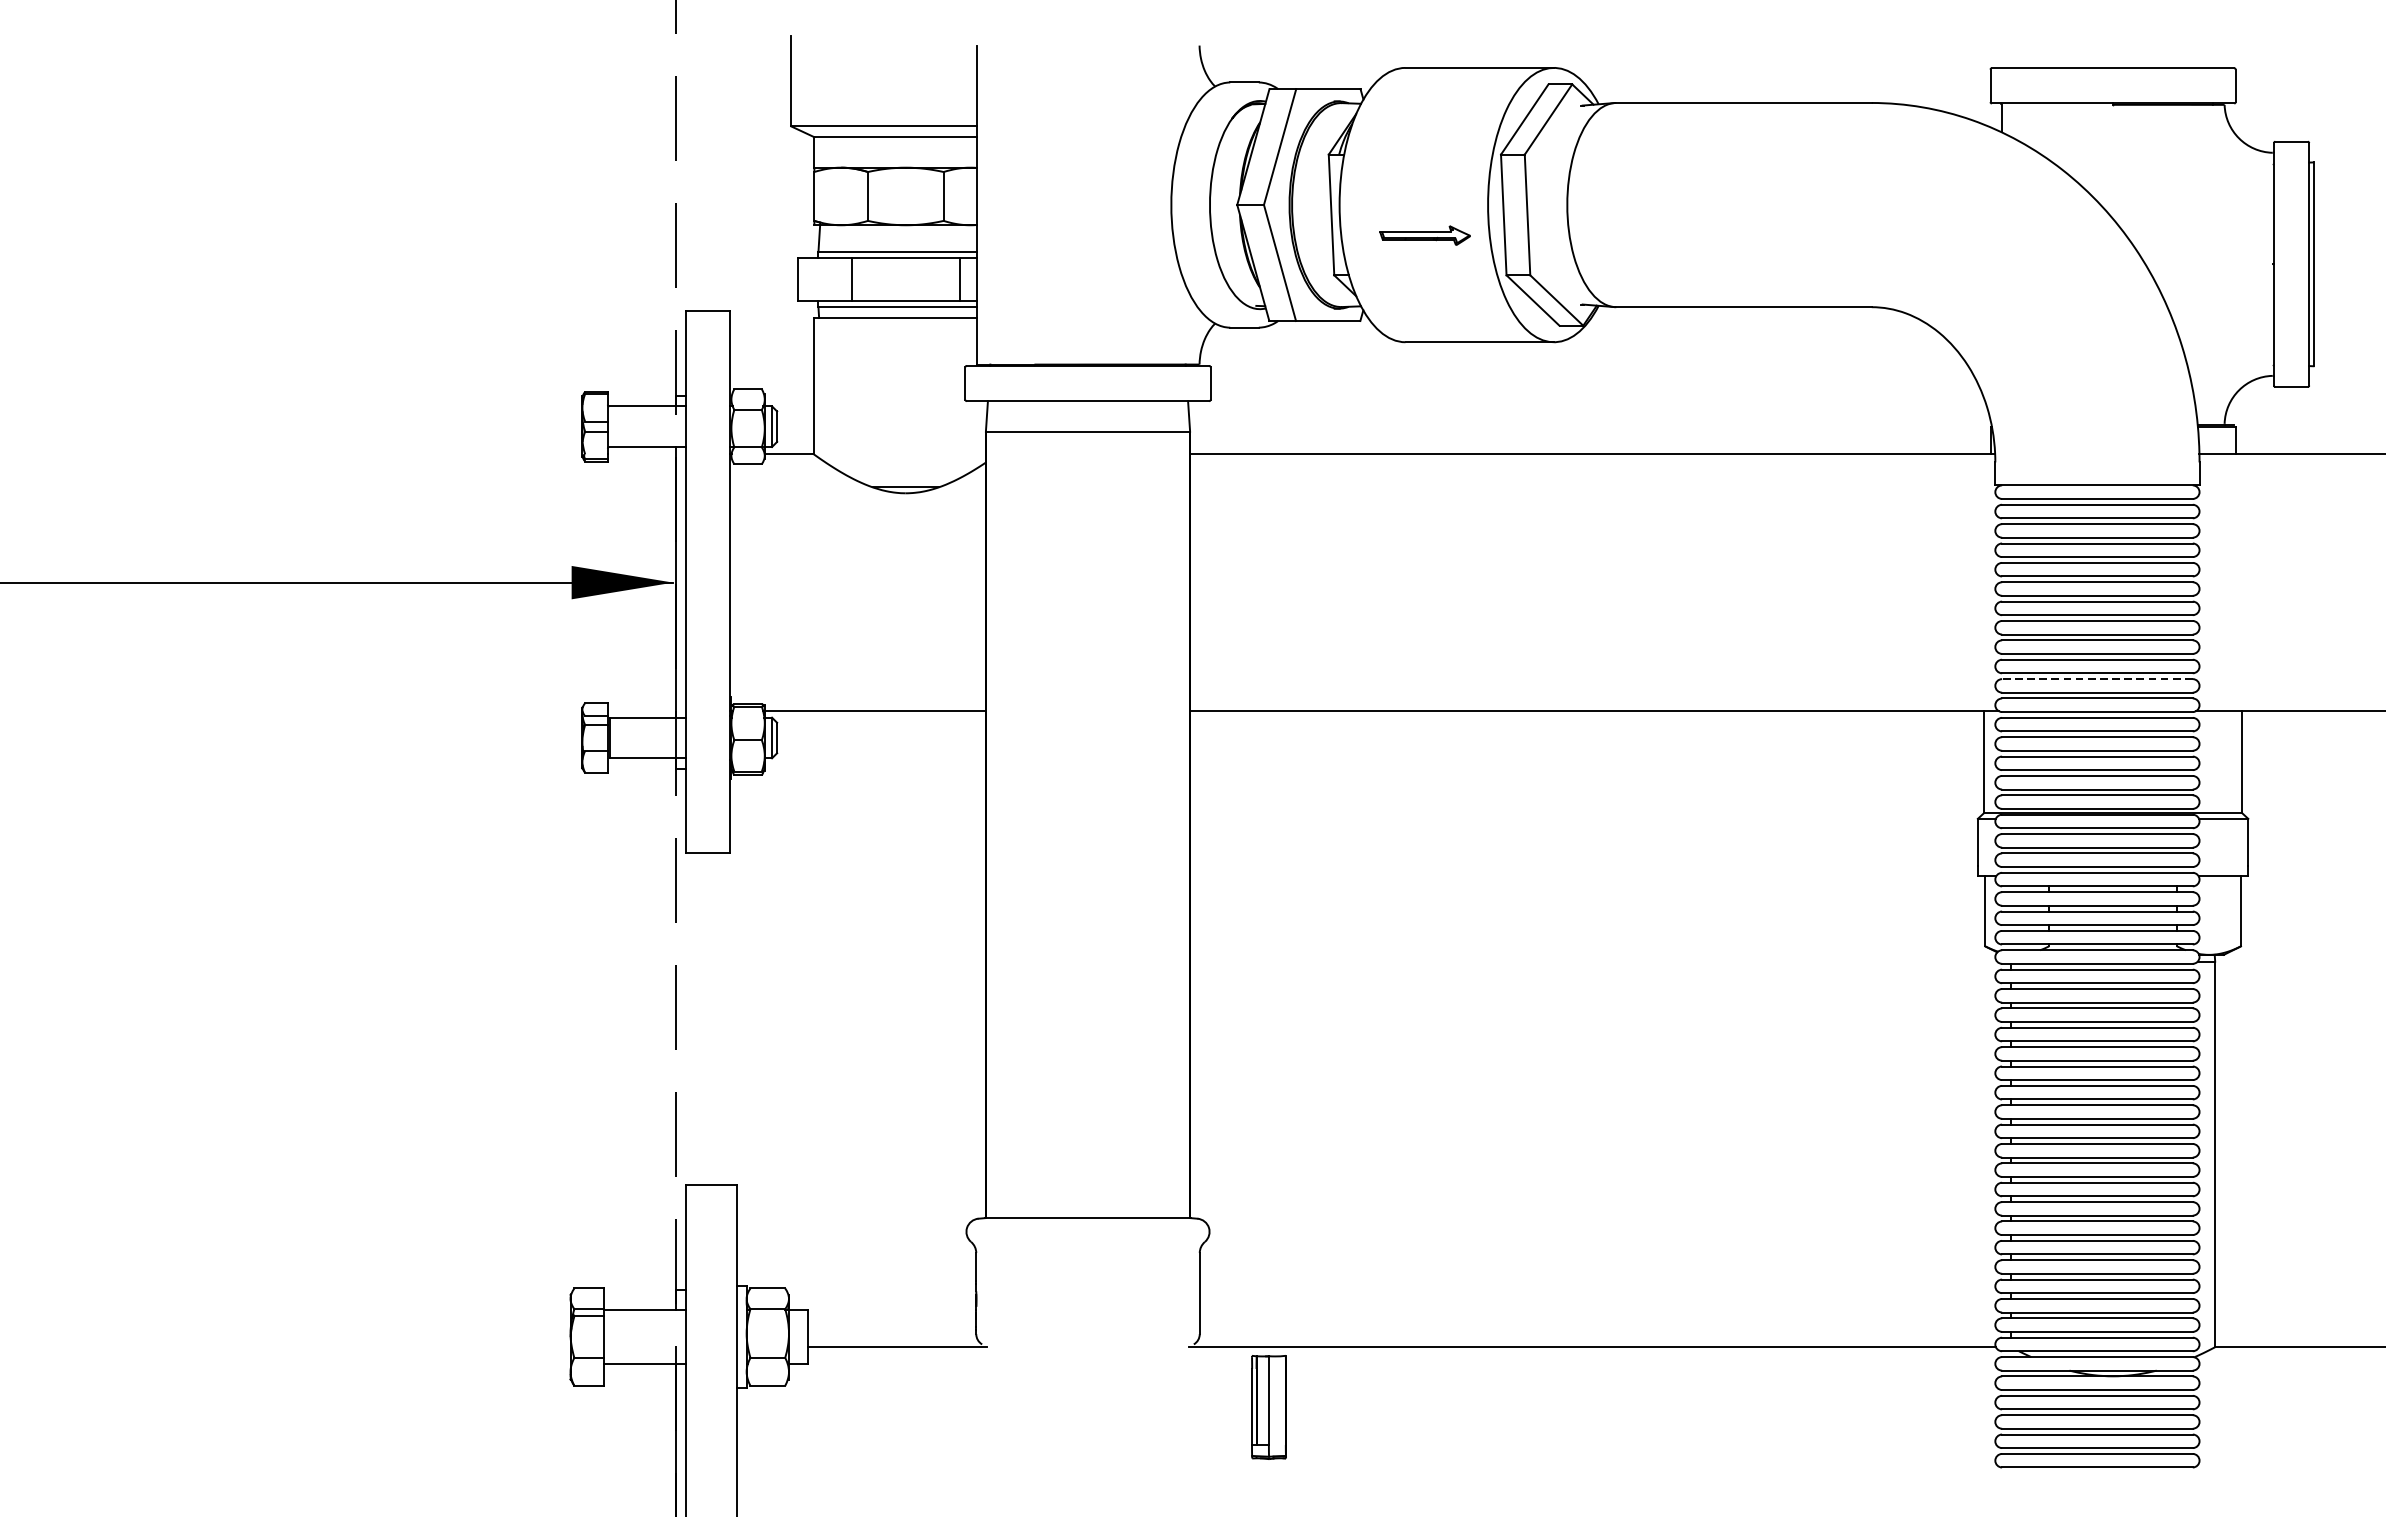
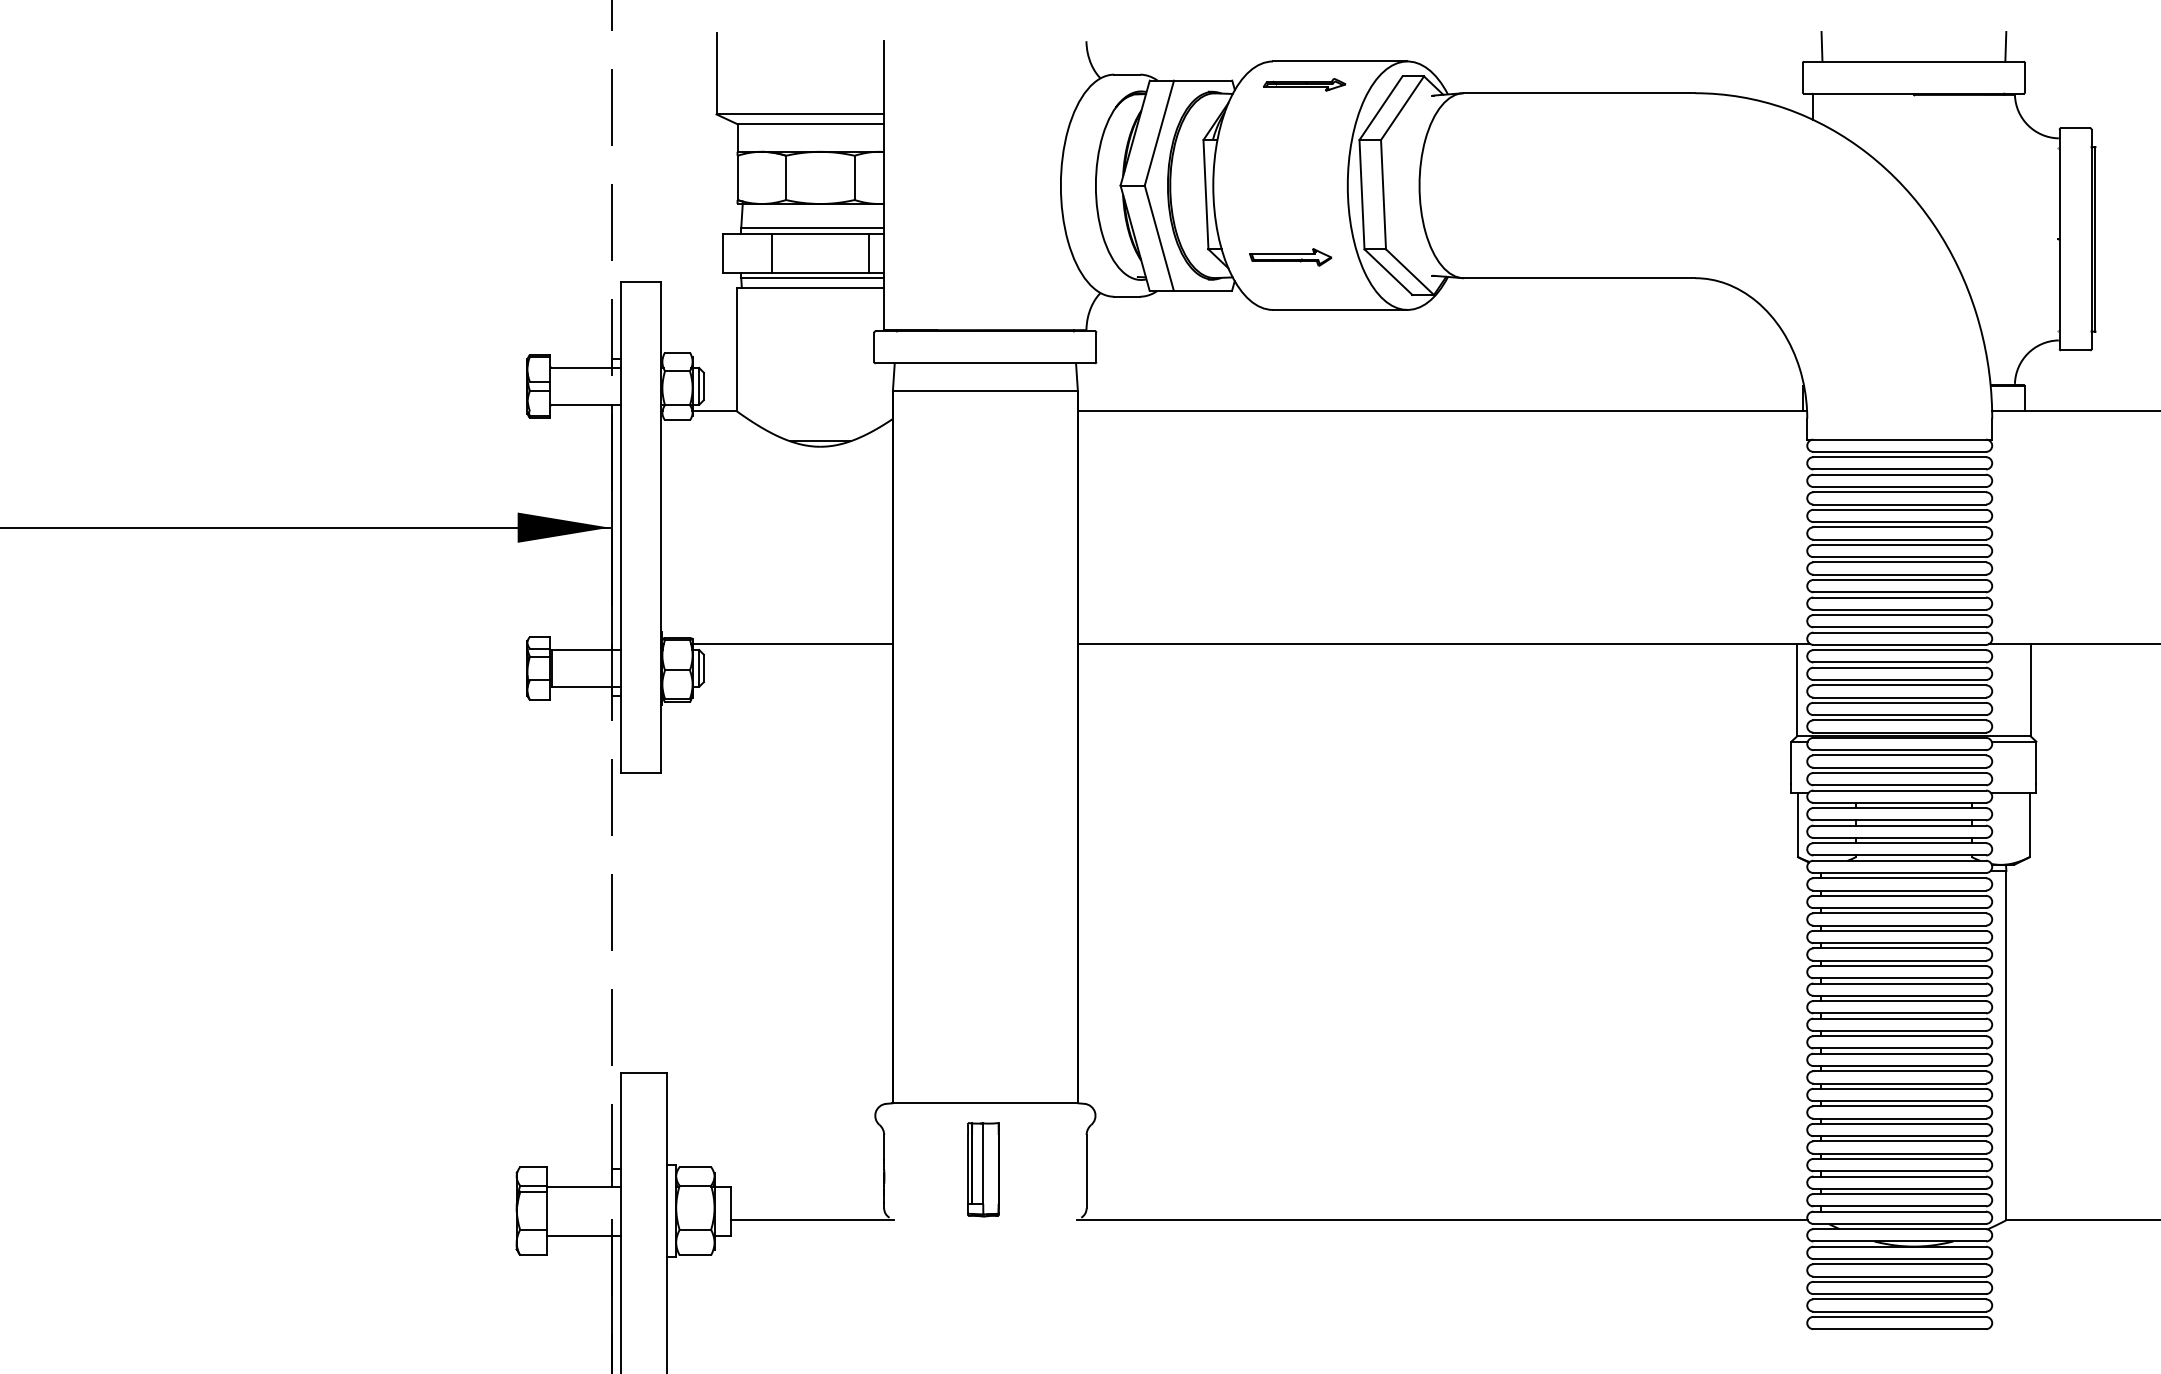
line: (2011, 51) -> (1821, 46), added
line: (2214, 51) -> (2005, 46), added
part: (1440, 93) -> (1304, 84), added
part: (1424, 235) -> (1290, 257), moved
line: (2097, 679) -> (1899, 615), dashed -> solid
part: (1269, 1407) -> (983, 1169), moved

